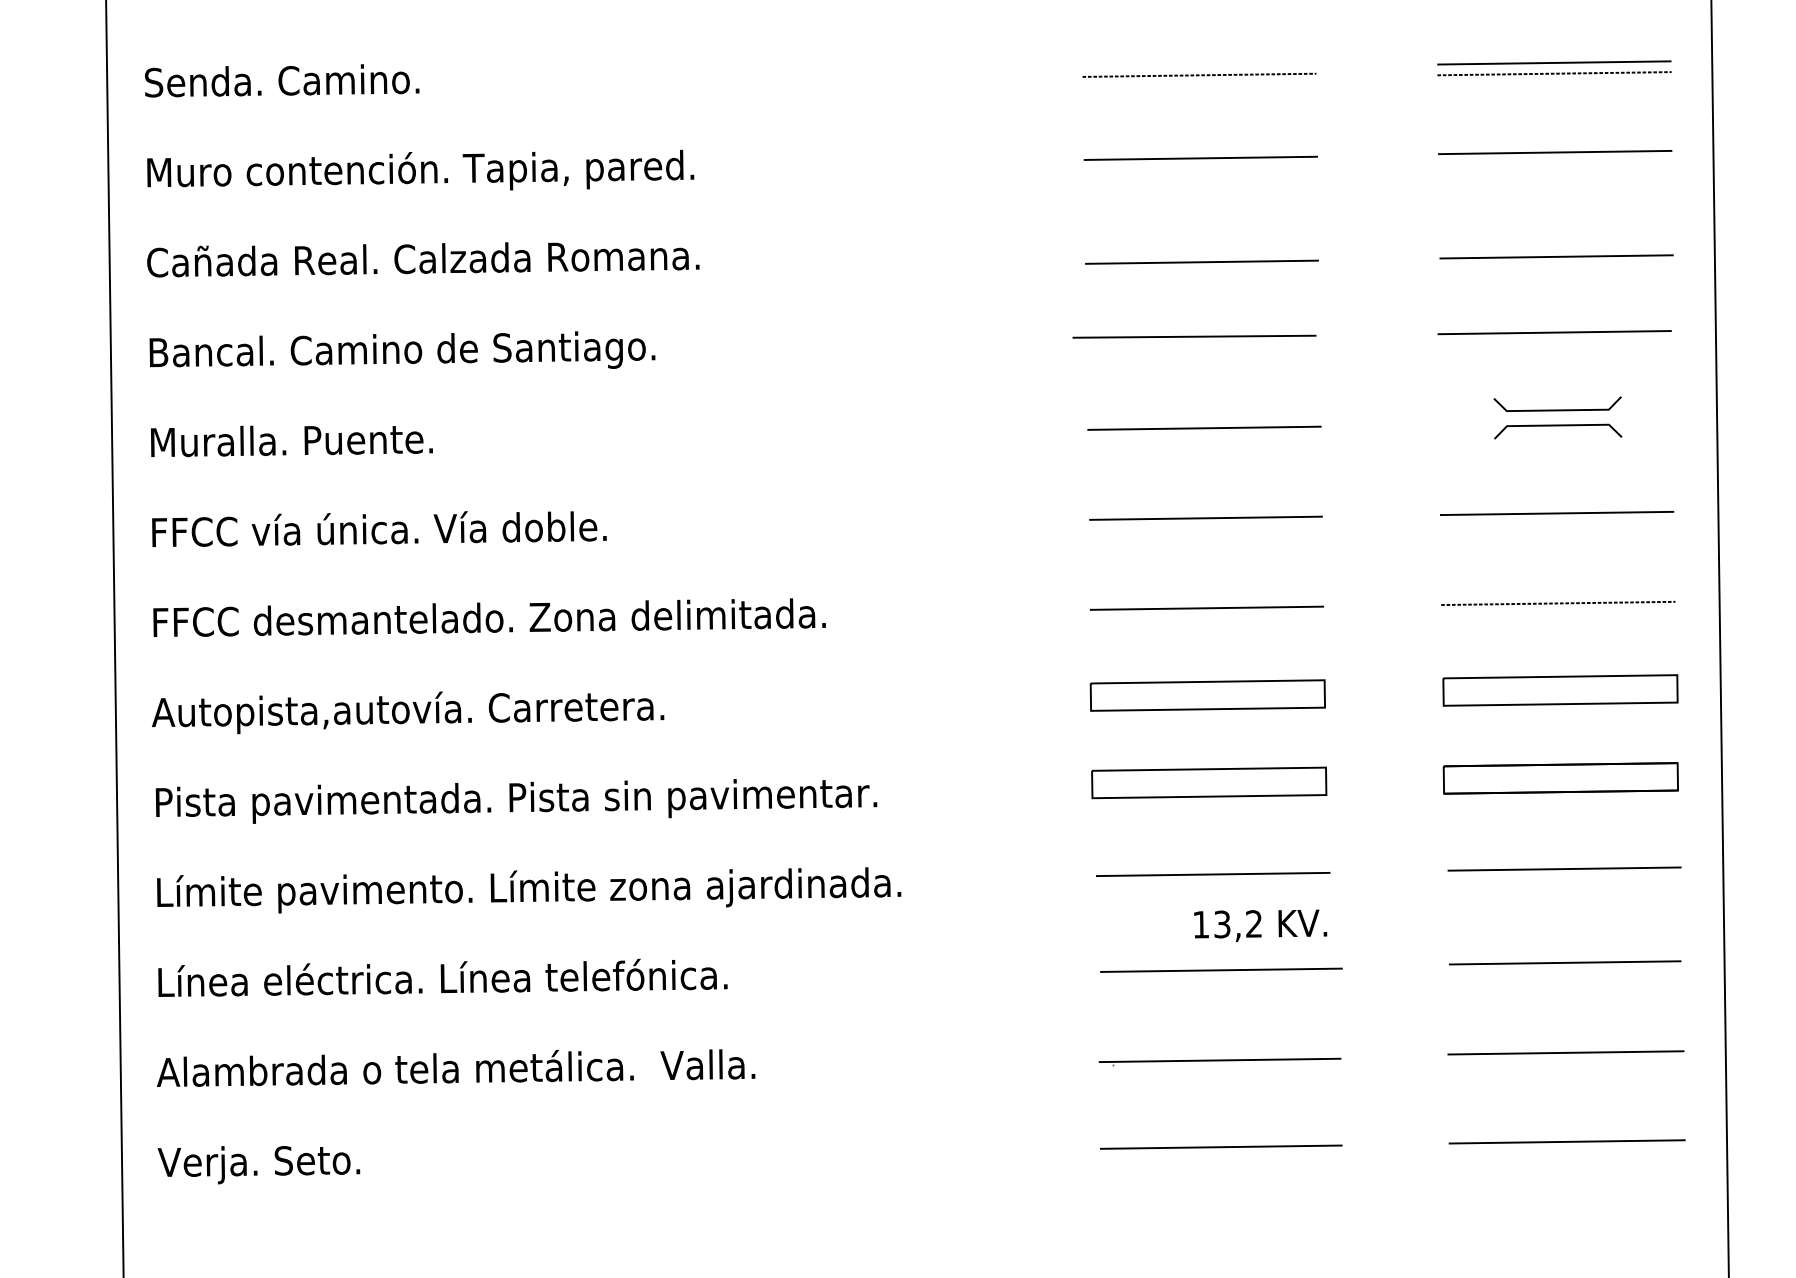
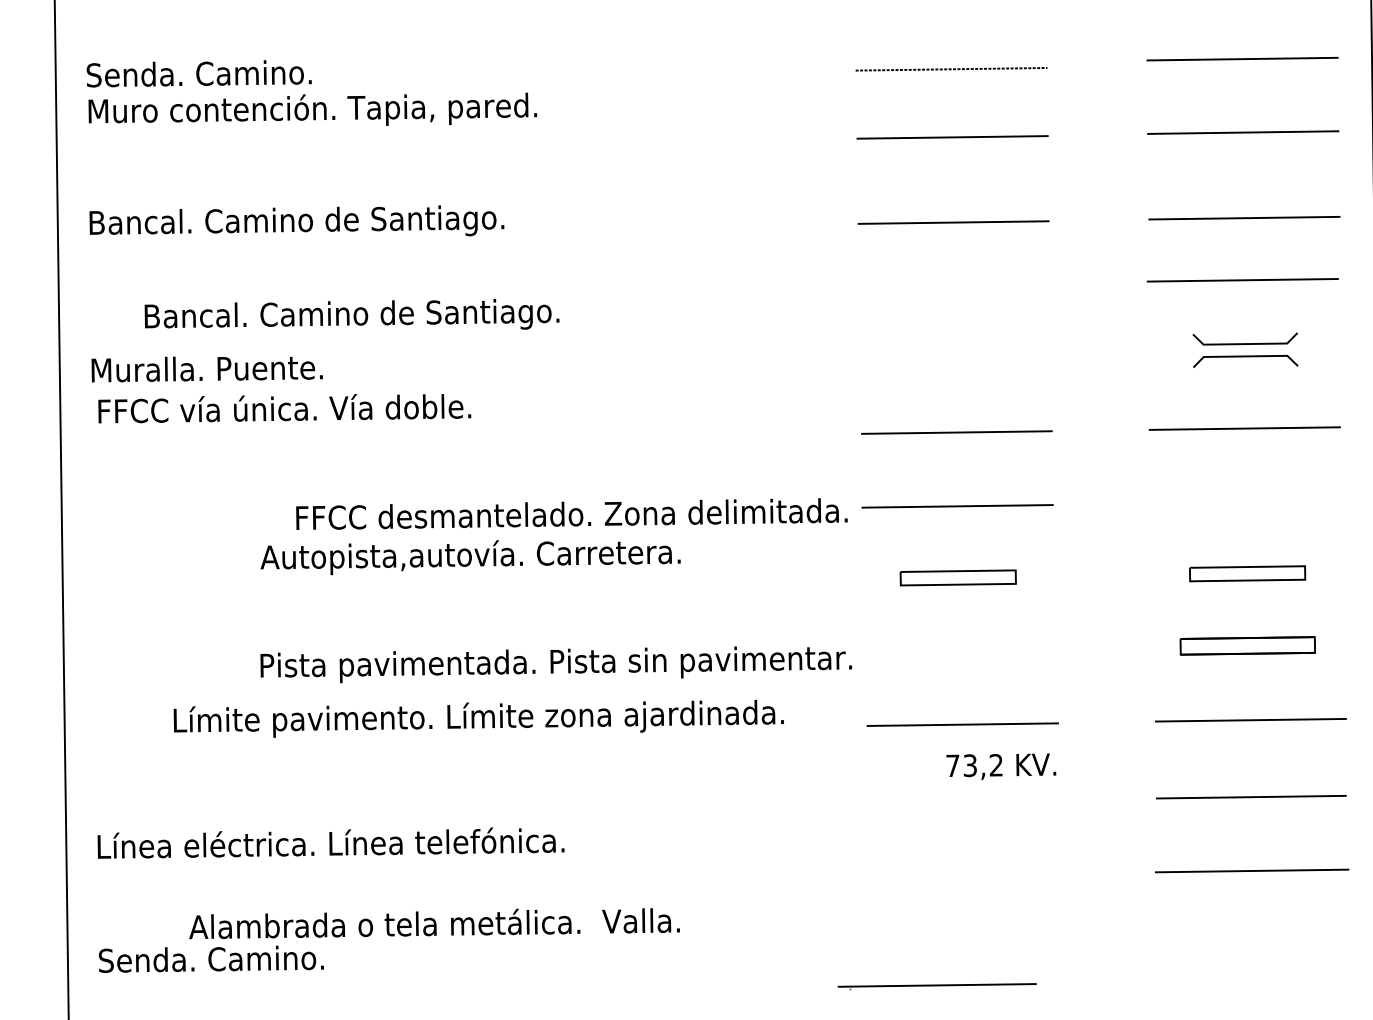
line: (1554, 73) -> (1242, 67), removed
text: (420, 169) -> (312, 108), moved
text: (423, 259) -> (315, 220), Cañada Real. Calzada Romana. -> Bancal. Camino de Santiago.
line: (1194, 336) -> (947, 283), removed
text: (402, 349) -> (352, 313), moved
line: (1204, 427) -> (955, 358), removed
text: (379, 528) -> (284, 408), moved
line: (1558, 603) -> (1245, 502), removed
text: (489, 617) -> (571, 513), moved
part: (1560, 690) -> (1247, 573), size x0.6
part: (1207, 695) -> (958, 577), size x0.6
text: (408, 712) -> (470, 557), moved
part: (1560, 778) -> (1247, 645), size x0.7
part: (1209, 782) -> (959, 649), removed
text: (516, 801) -> (556, 664), moved
text: (529, 890) -> (479, 718), moved
text: (1200, 924) -> (952, 765), 13,2 -> 73,2
line: (1221, 969) -> (969, 802), removed
text: (442, 977) -> (330, 842), moved
part: (1219, 1061) -> (936, 986), moved
text: (456, 1067) -> (434, 923), moved
line: (1566, 1141) -> (1252, 943), removed
line: (1221, 1146) -> (969, 947), removed
text: (295, 1164) -> (210, 962), Verja. Seto. -> Senda. Camino.

